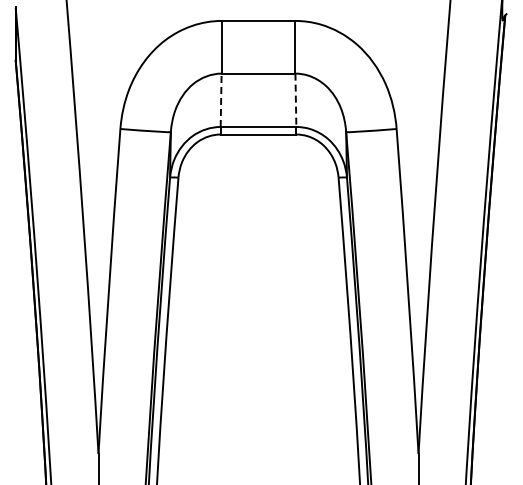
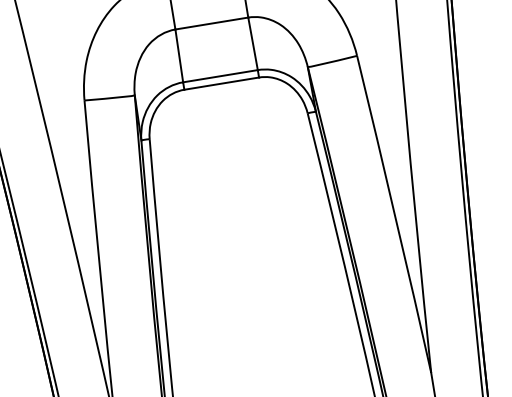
line: (221, 100) -> (179, 56), dashed -> solid
line: (295, 100) -> (252, 44), dashed -> solid

